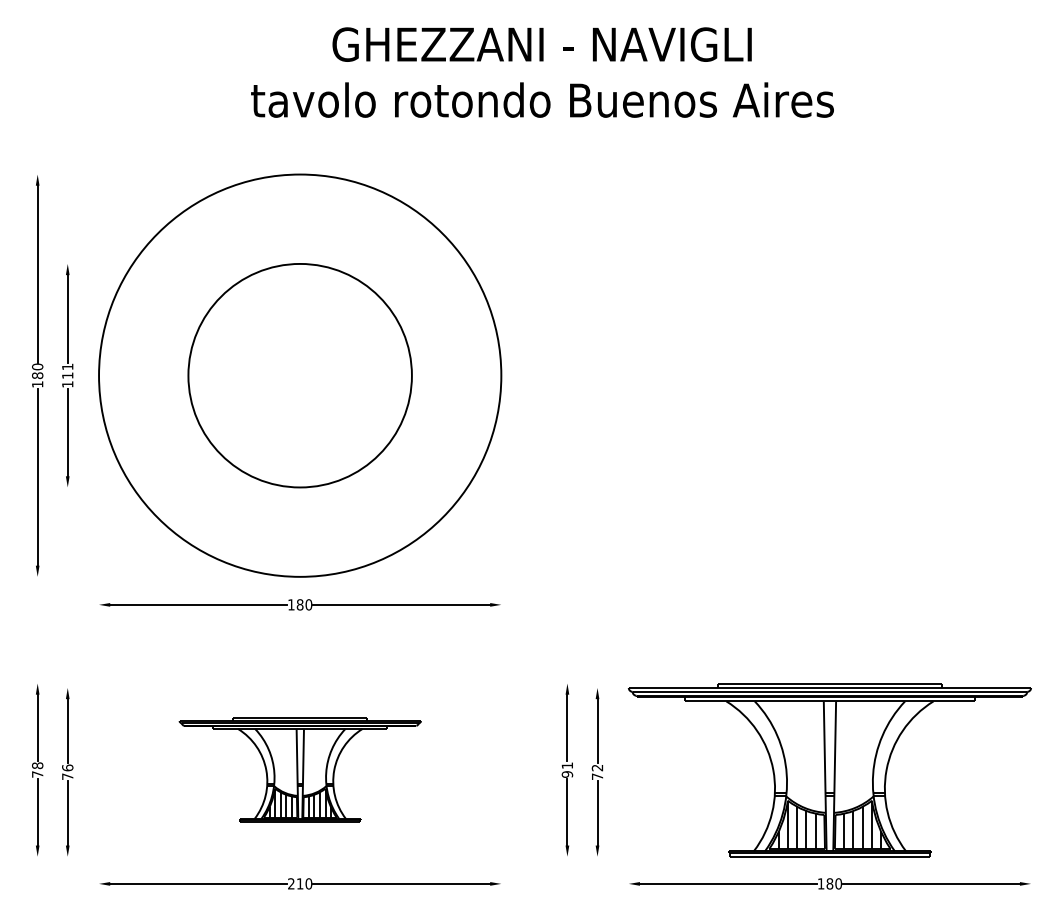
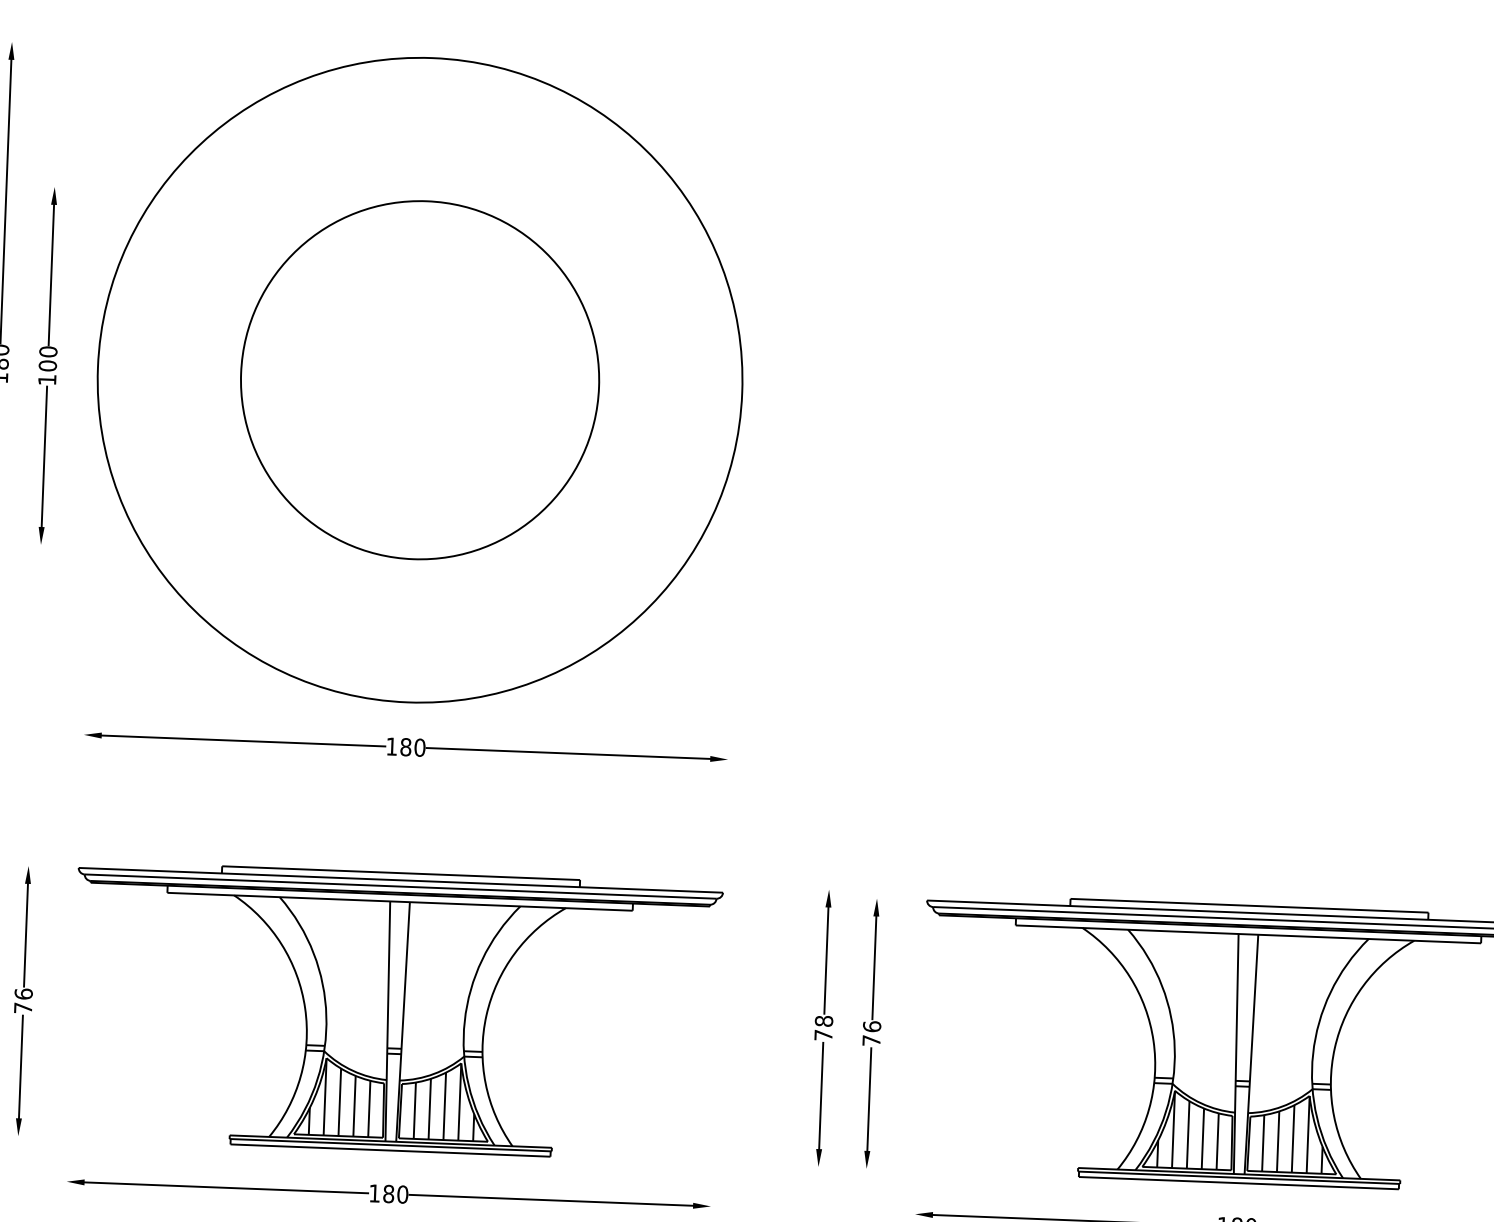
text: (67, 371) -> (47, 359), 111 -> 100
text: (597, 767) -> (872, 1025), 72 -> 76
text: (567, 769) -> (823, 1027), 91 -> 78
part: (300, 770) -> (396, 1012), size x1.67
text: (295, 883) -> (381, 1193), 210 -> 180

